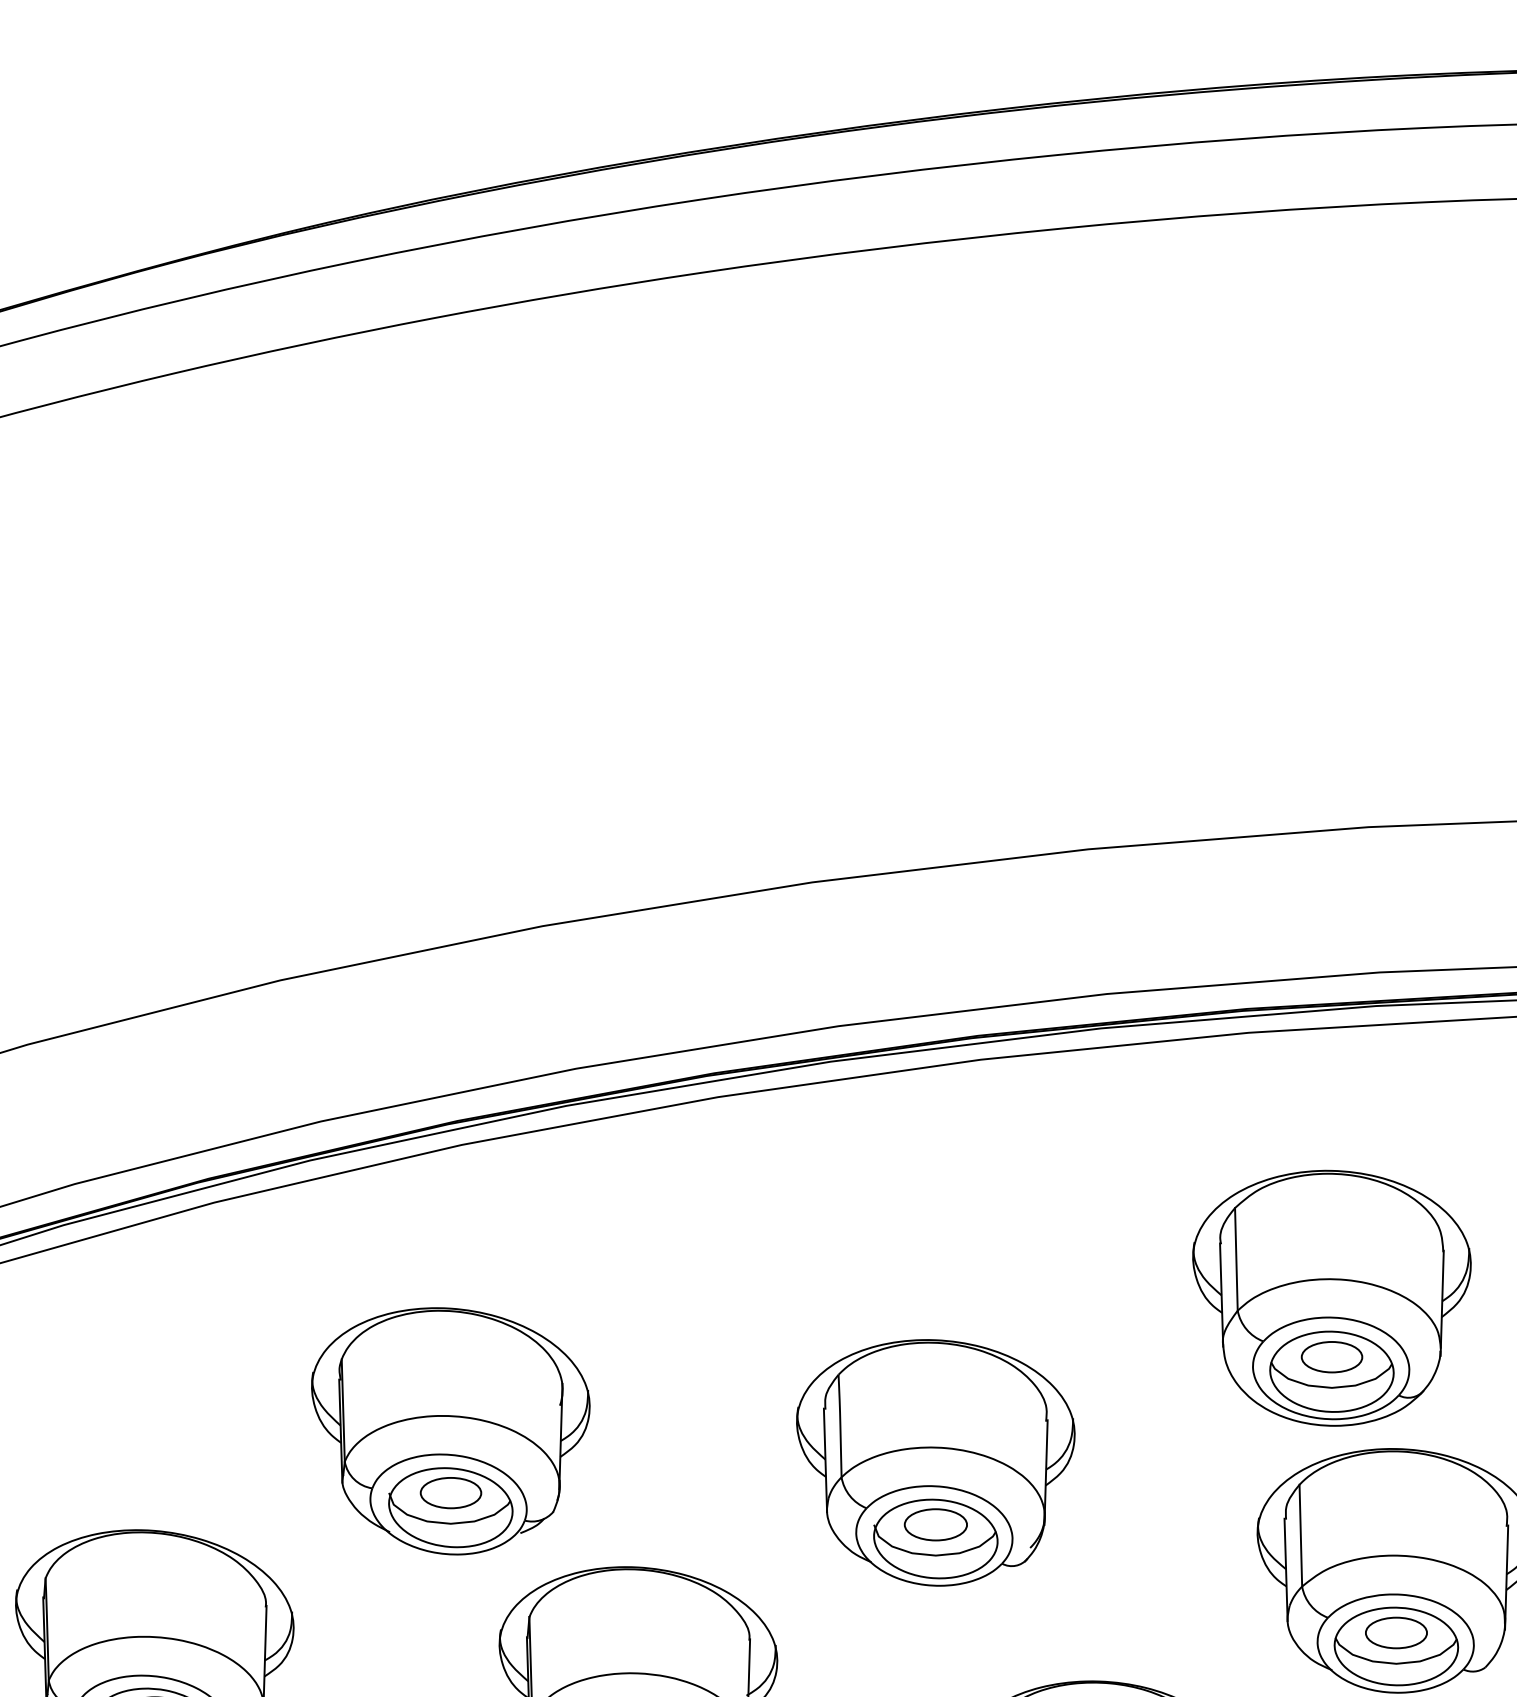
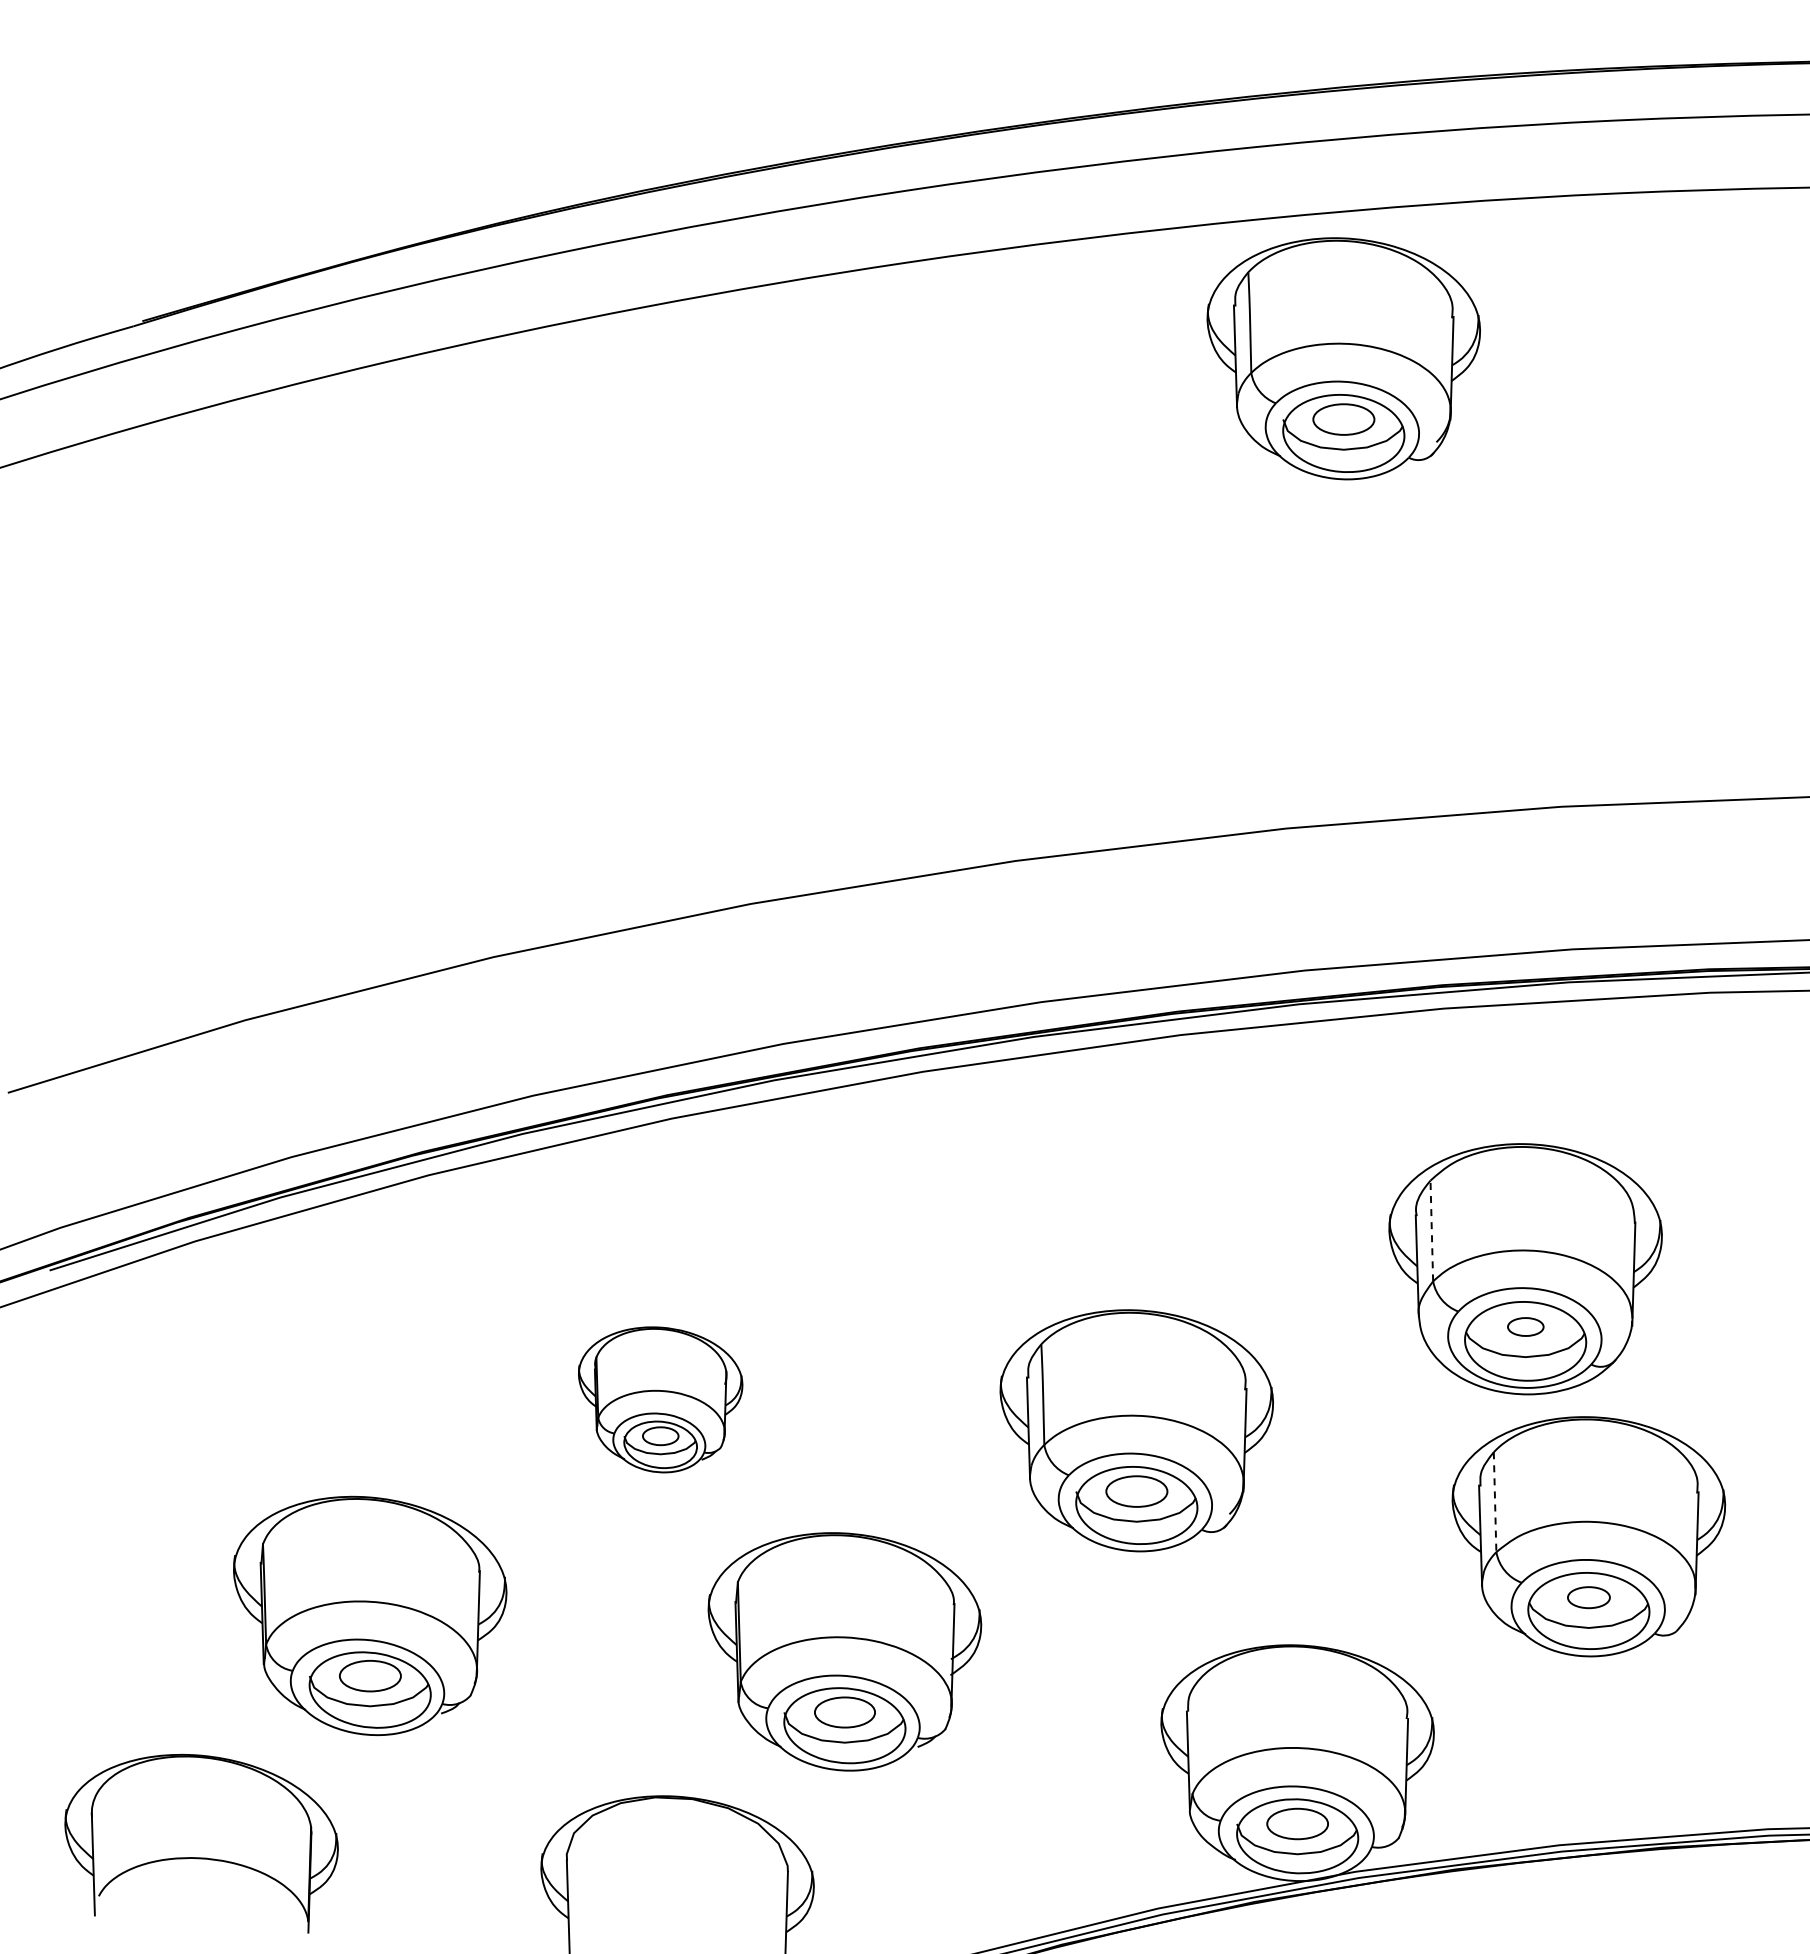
part: (1146, 370) -> (1343, 358), added
line: (1236, 1258) -> (1431, 1230), solid -> dashed
part: (1331, 1356) -> (1525, 1326), size x0.6
part: (450, 1431) -> (660, 1399), size x0.6
line: (1301, 1535) -> (1495, 1502), solid -> dashed
part: (1396, 1632) -> (1588, 1597), size x0.7

